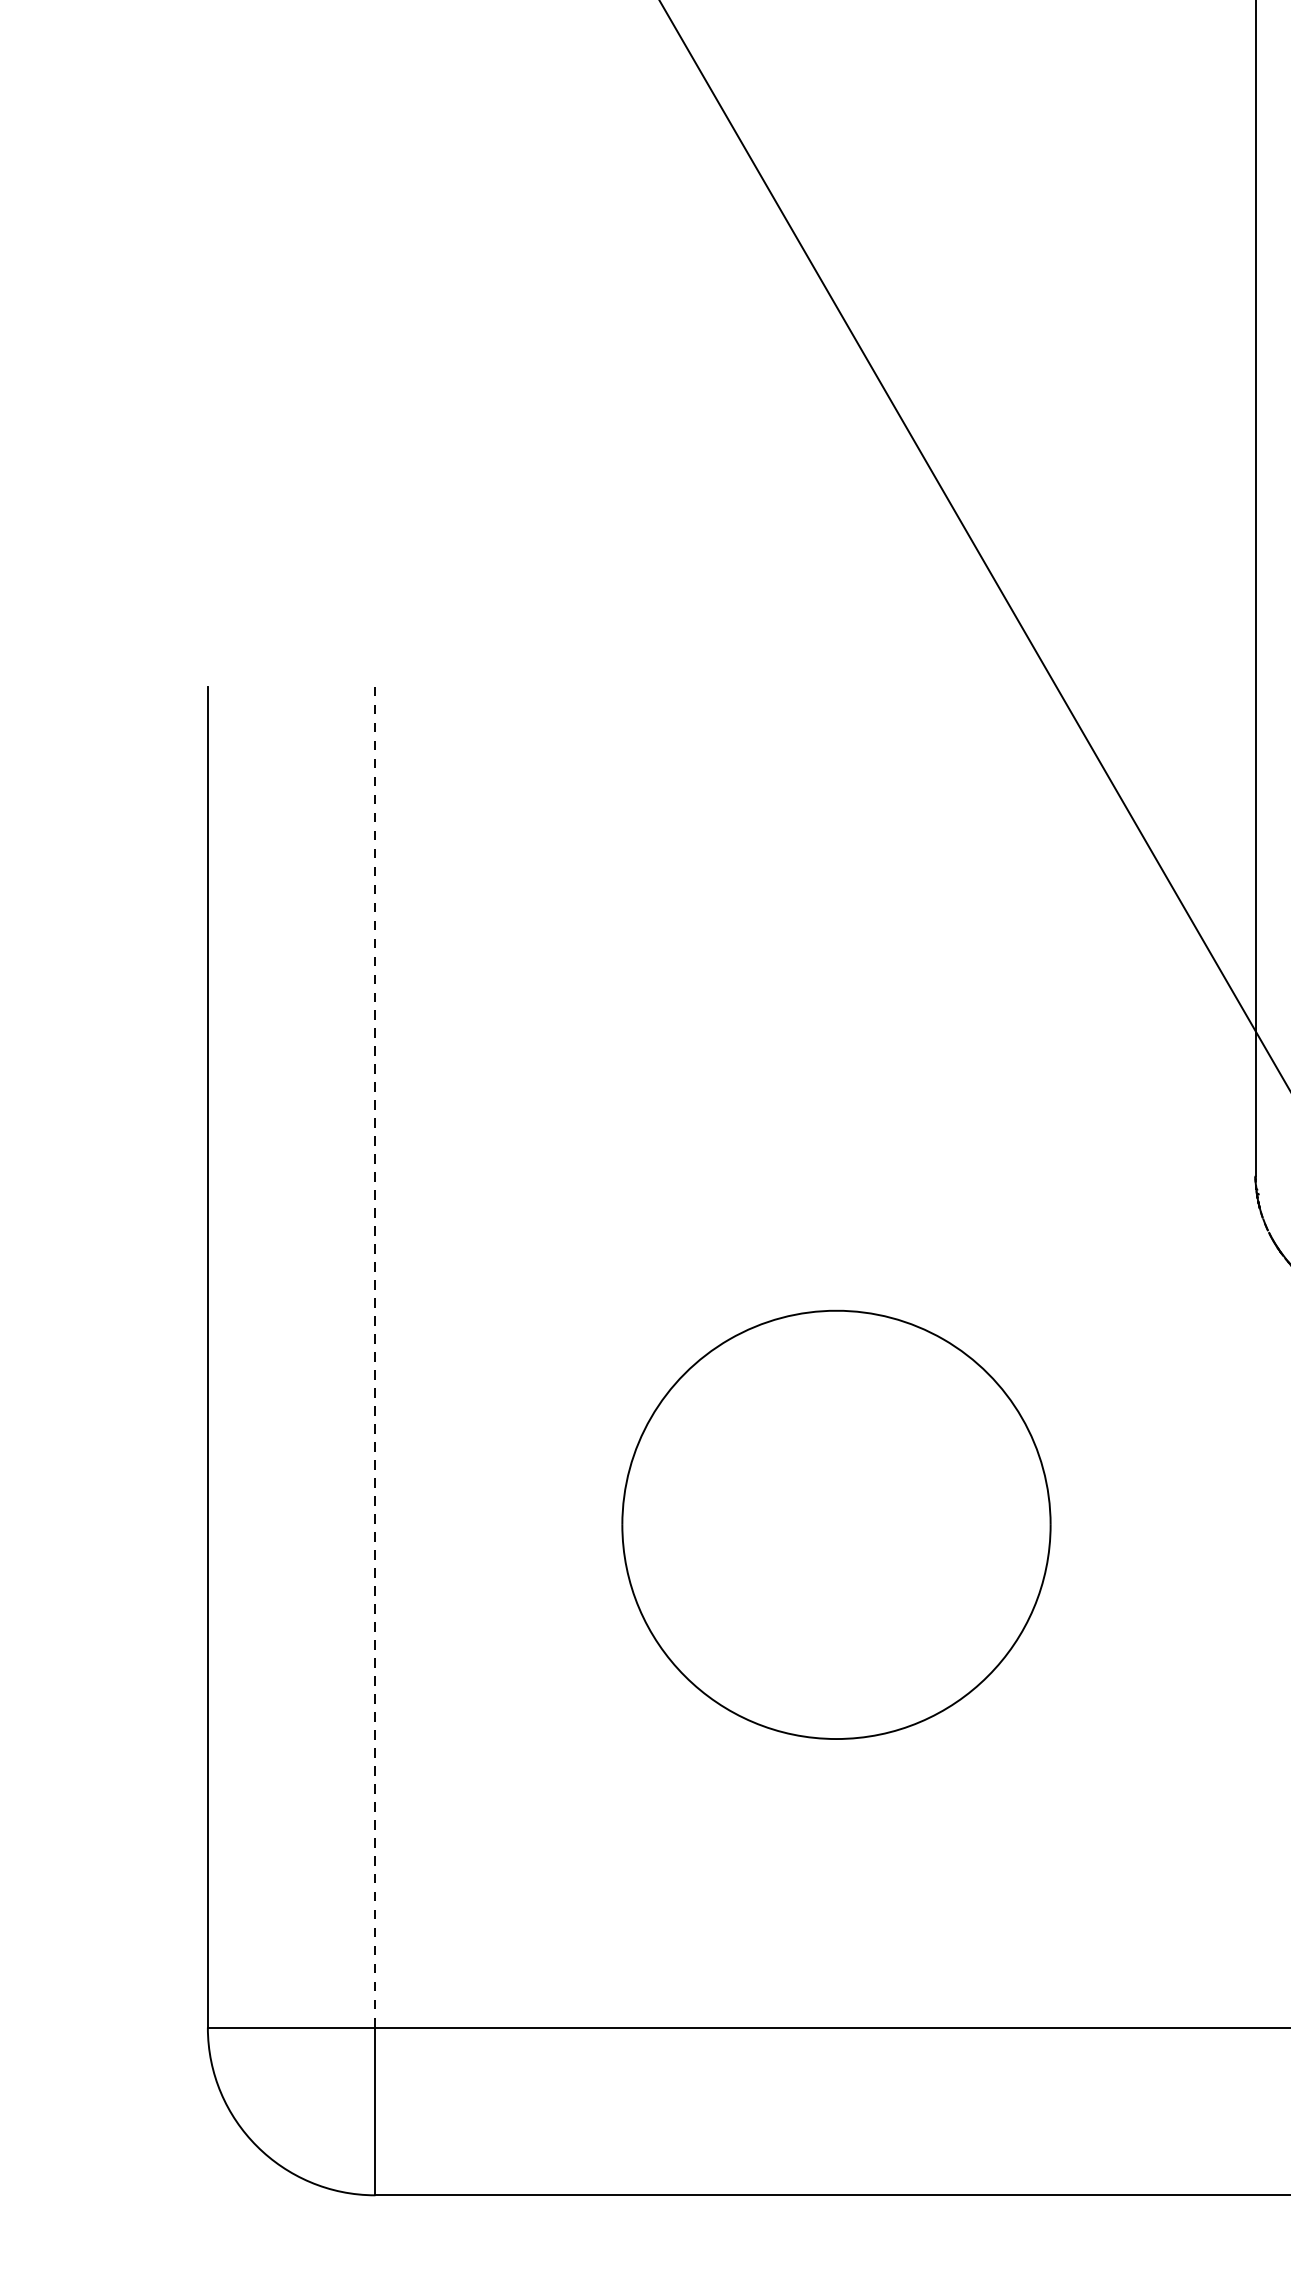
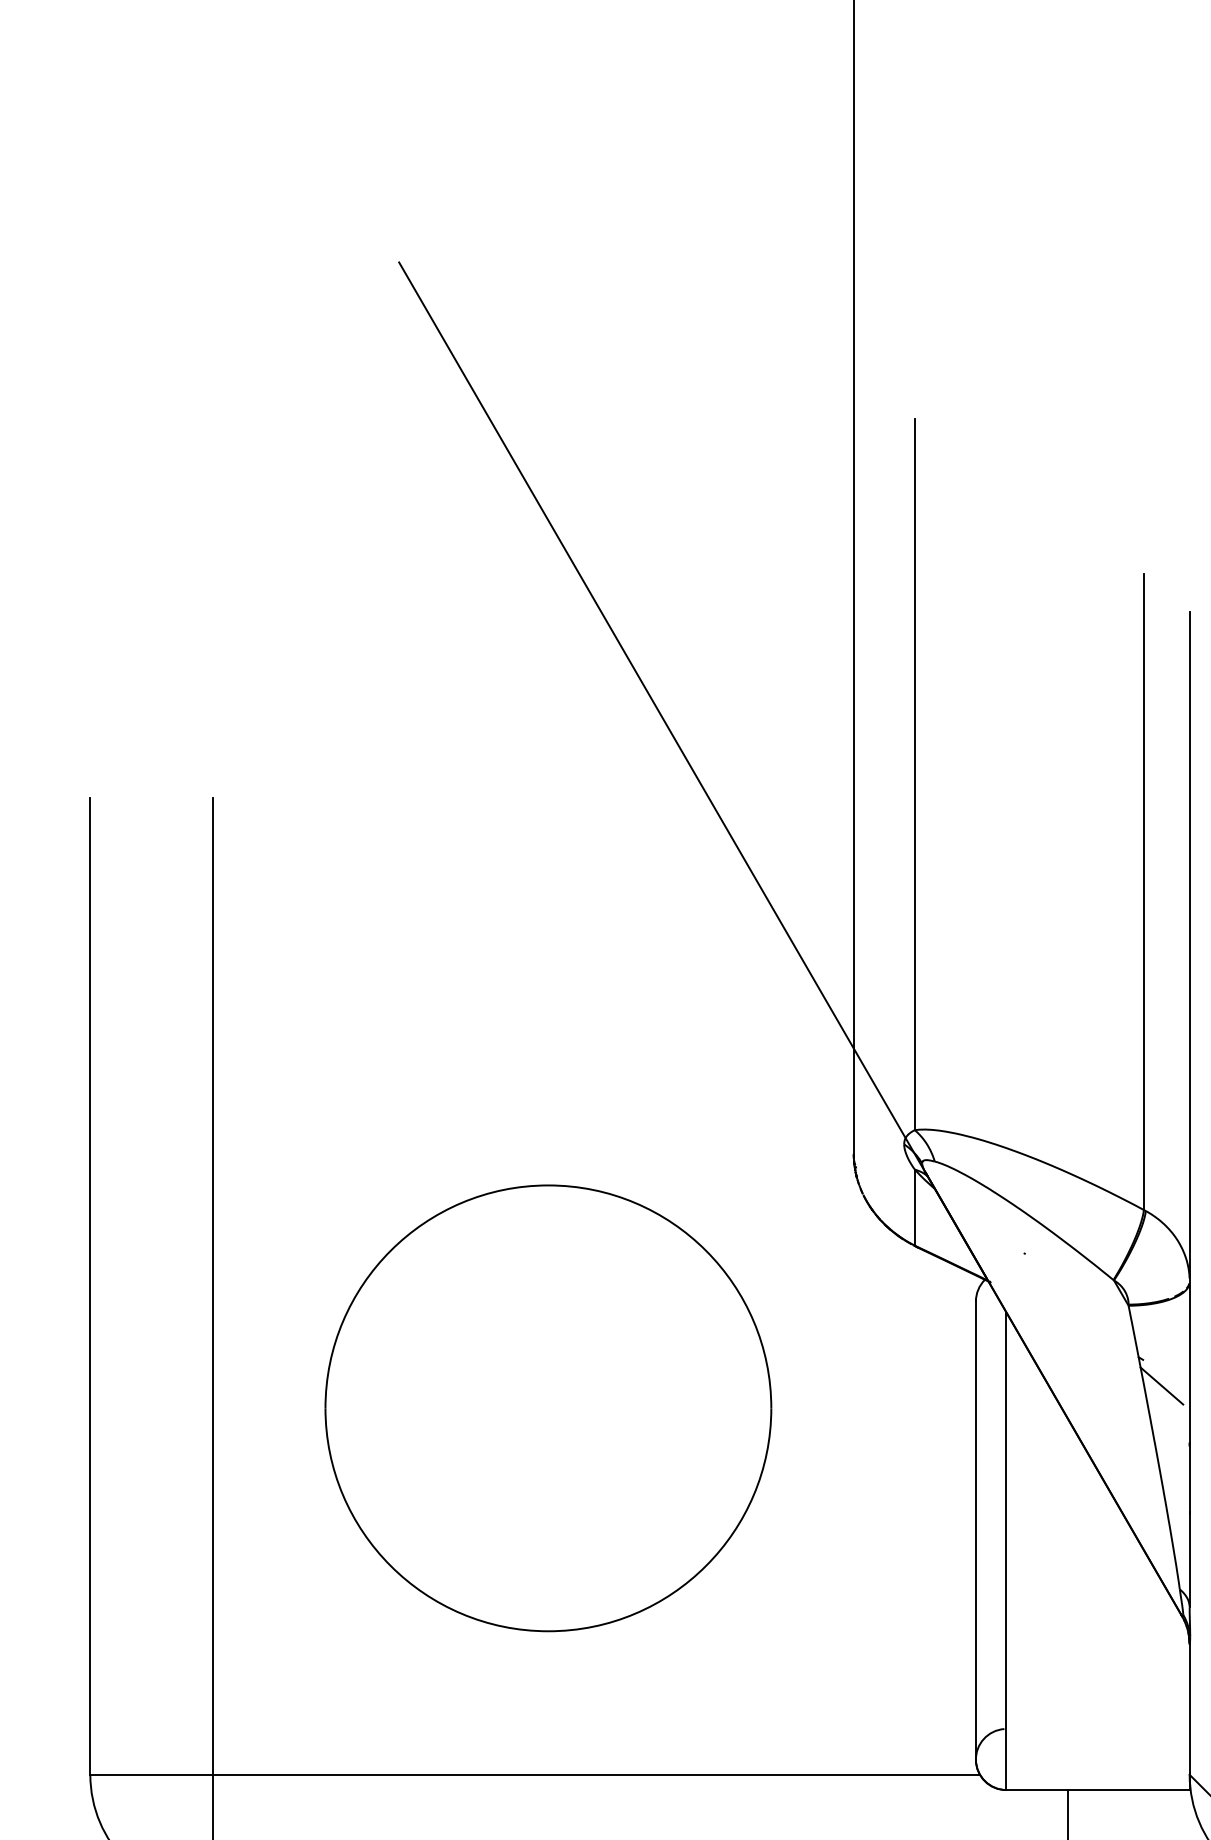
line: (375, 1357) -> (212, 1286), dashed -> solid
part: (836, 1525) -> (548, 1408), size x1.43

